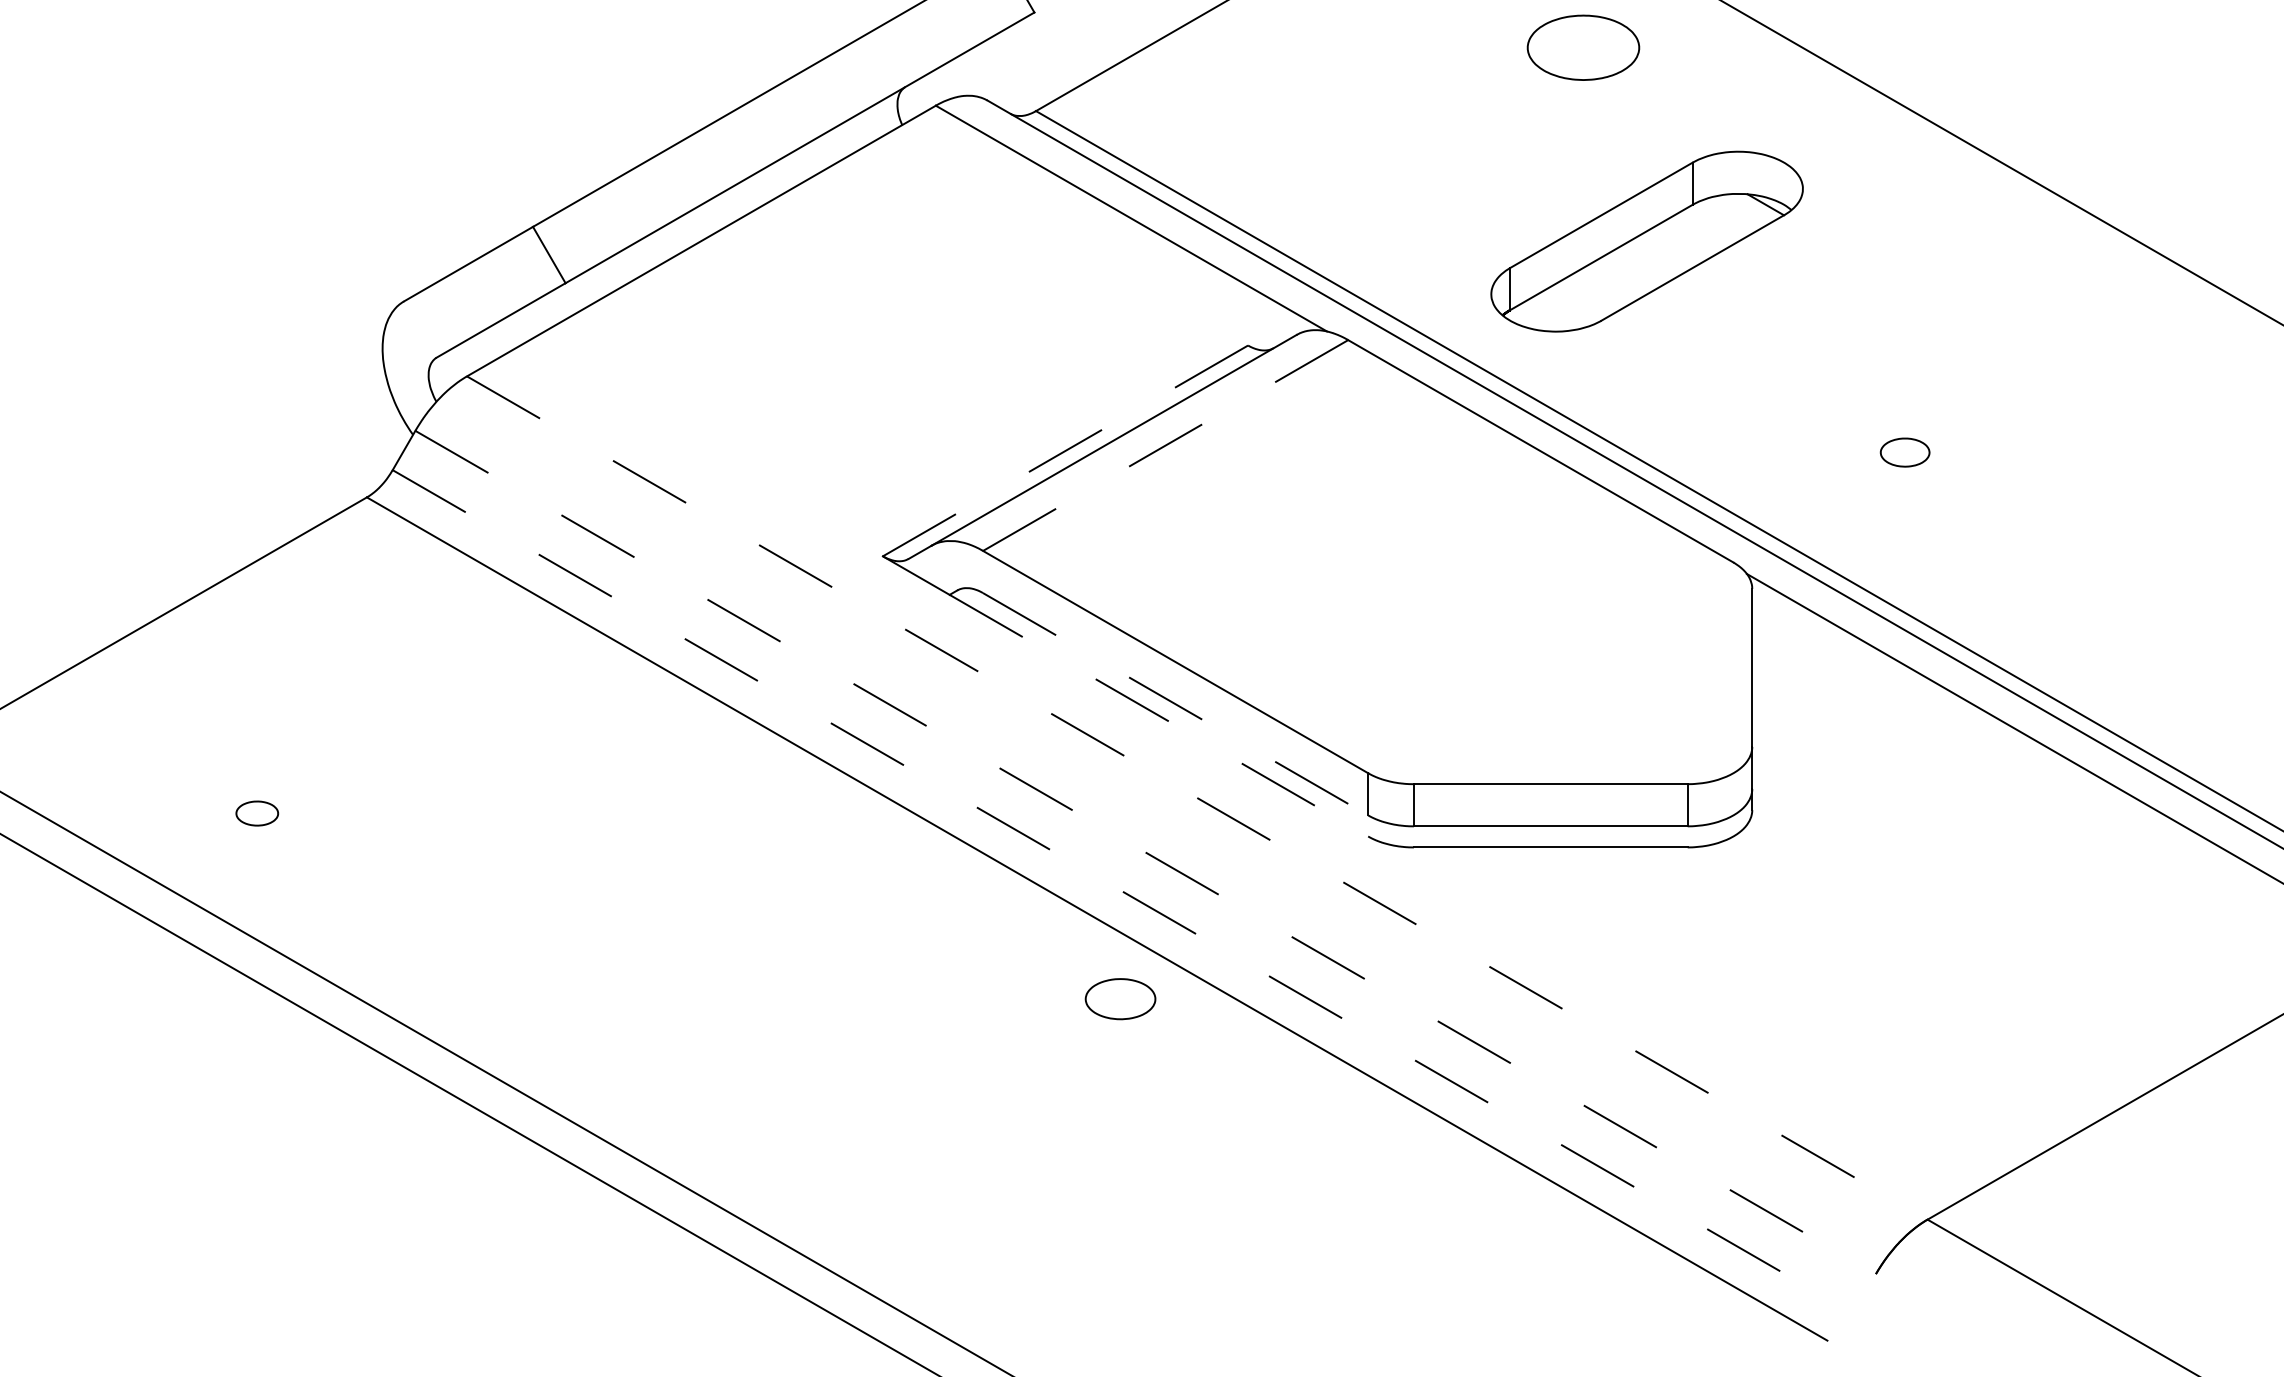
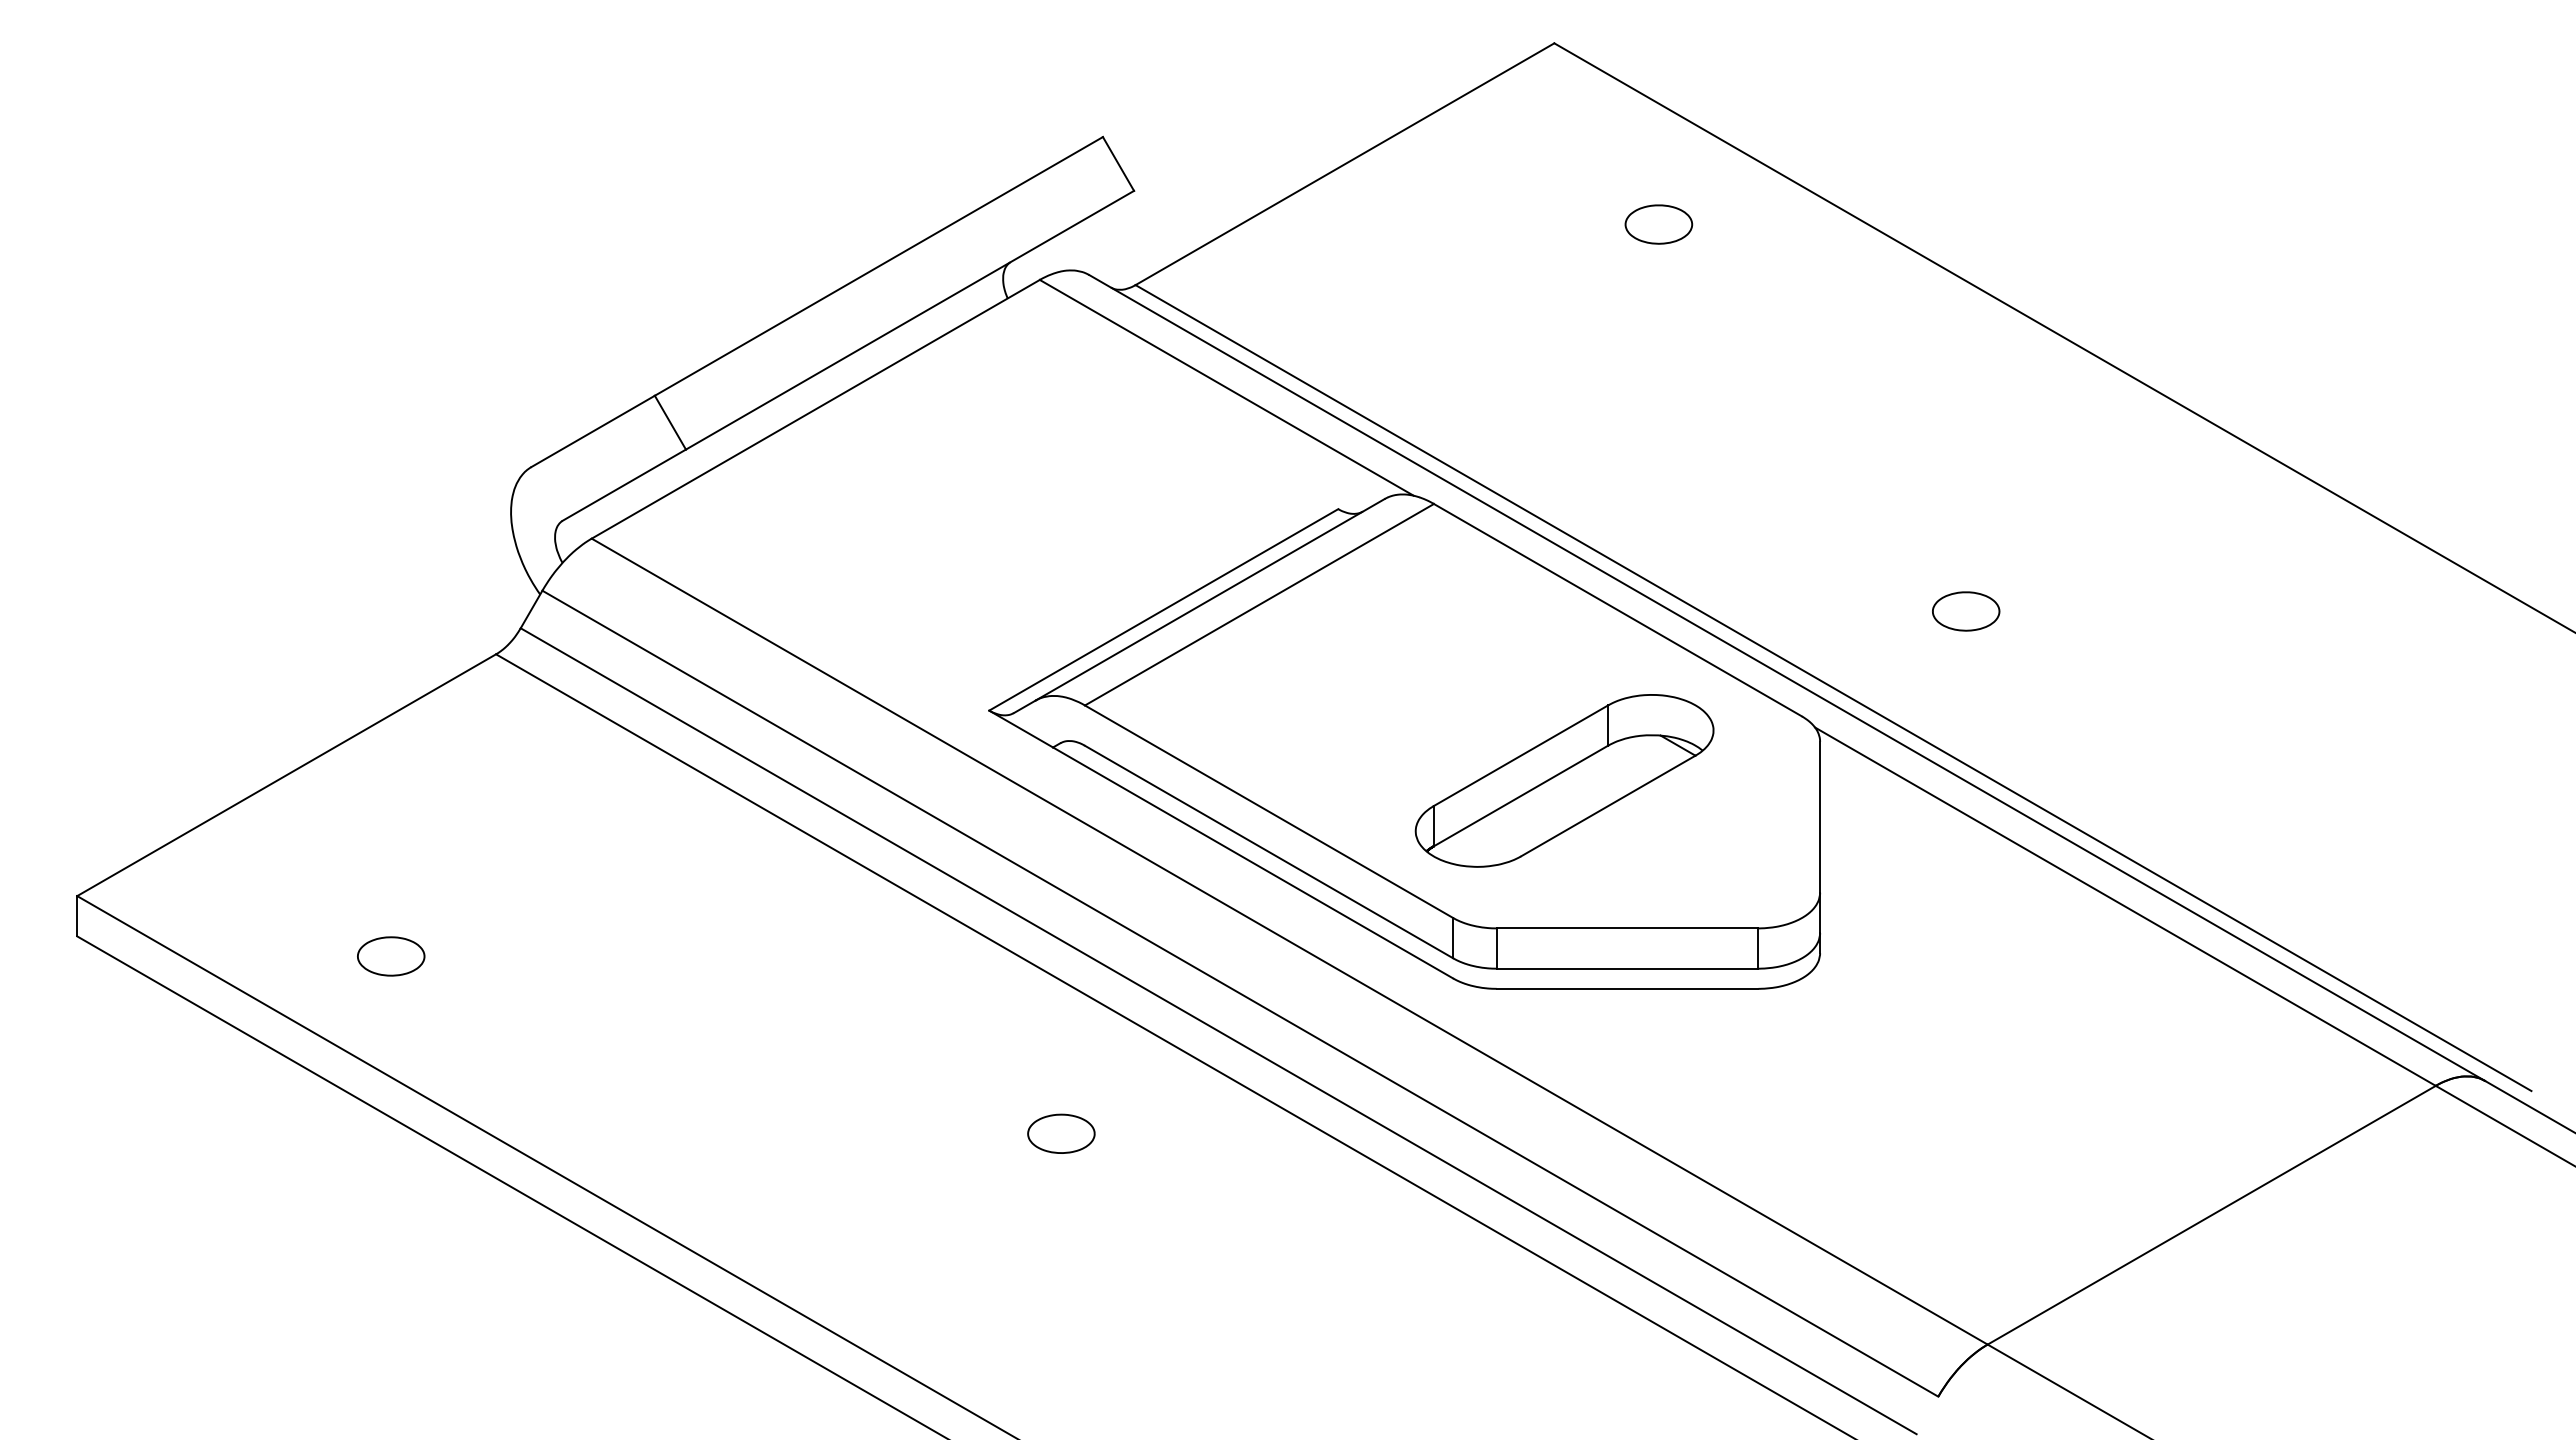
part: (1583, 47) -> (1658, 224), size x0.62
part: (1646, 241) -> (1564, 780), moved
line: (1165, 445) -> (1259, 604), dashed -> solid
line: (1065, 450) -> (1163, 609), dashed -> solid
part: (1905, 452) -> (1966, 611), size x1.43
line: (1176, 704) -> (1269, 852), dashed -> solid
line: (1159, 715) -> (1253, 862), dashed -> solid
line: (1197, 797) -> (1289, 941), dashed -> solid
part: (257, 813) -> (391, 956), size x1.67
line: (1145, 852) -> (1240, 993), dashed -> solid
line: (1122, 892) -> (1218, 1031), dashed -> solid
part: (1120, 998) -> (1061, 1133), moved

